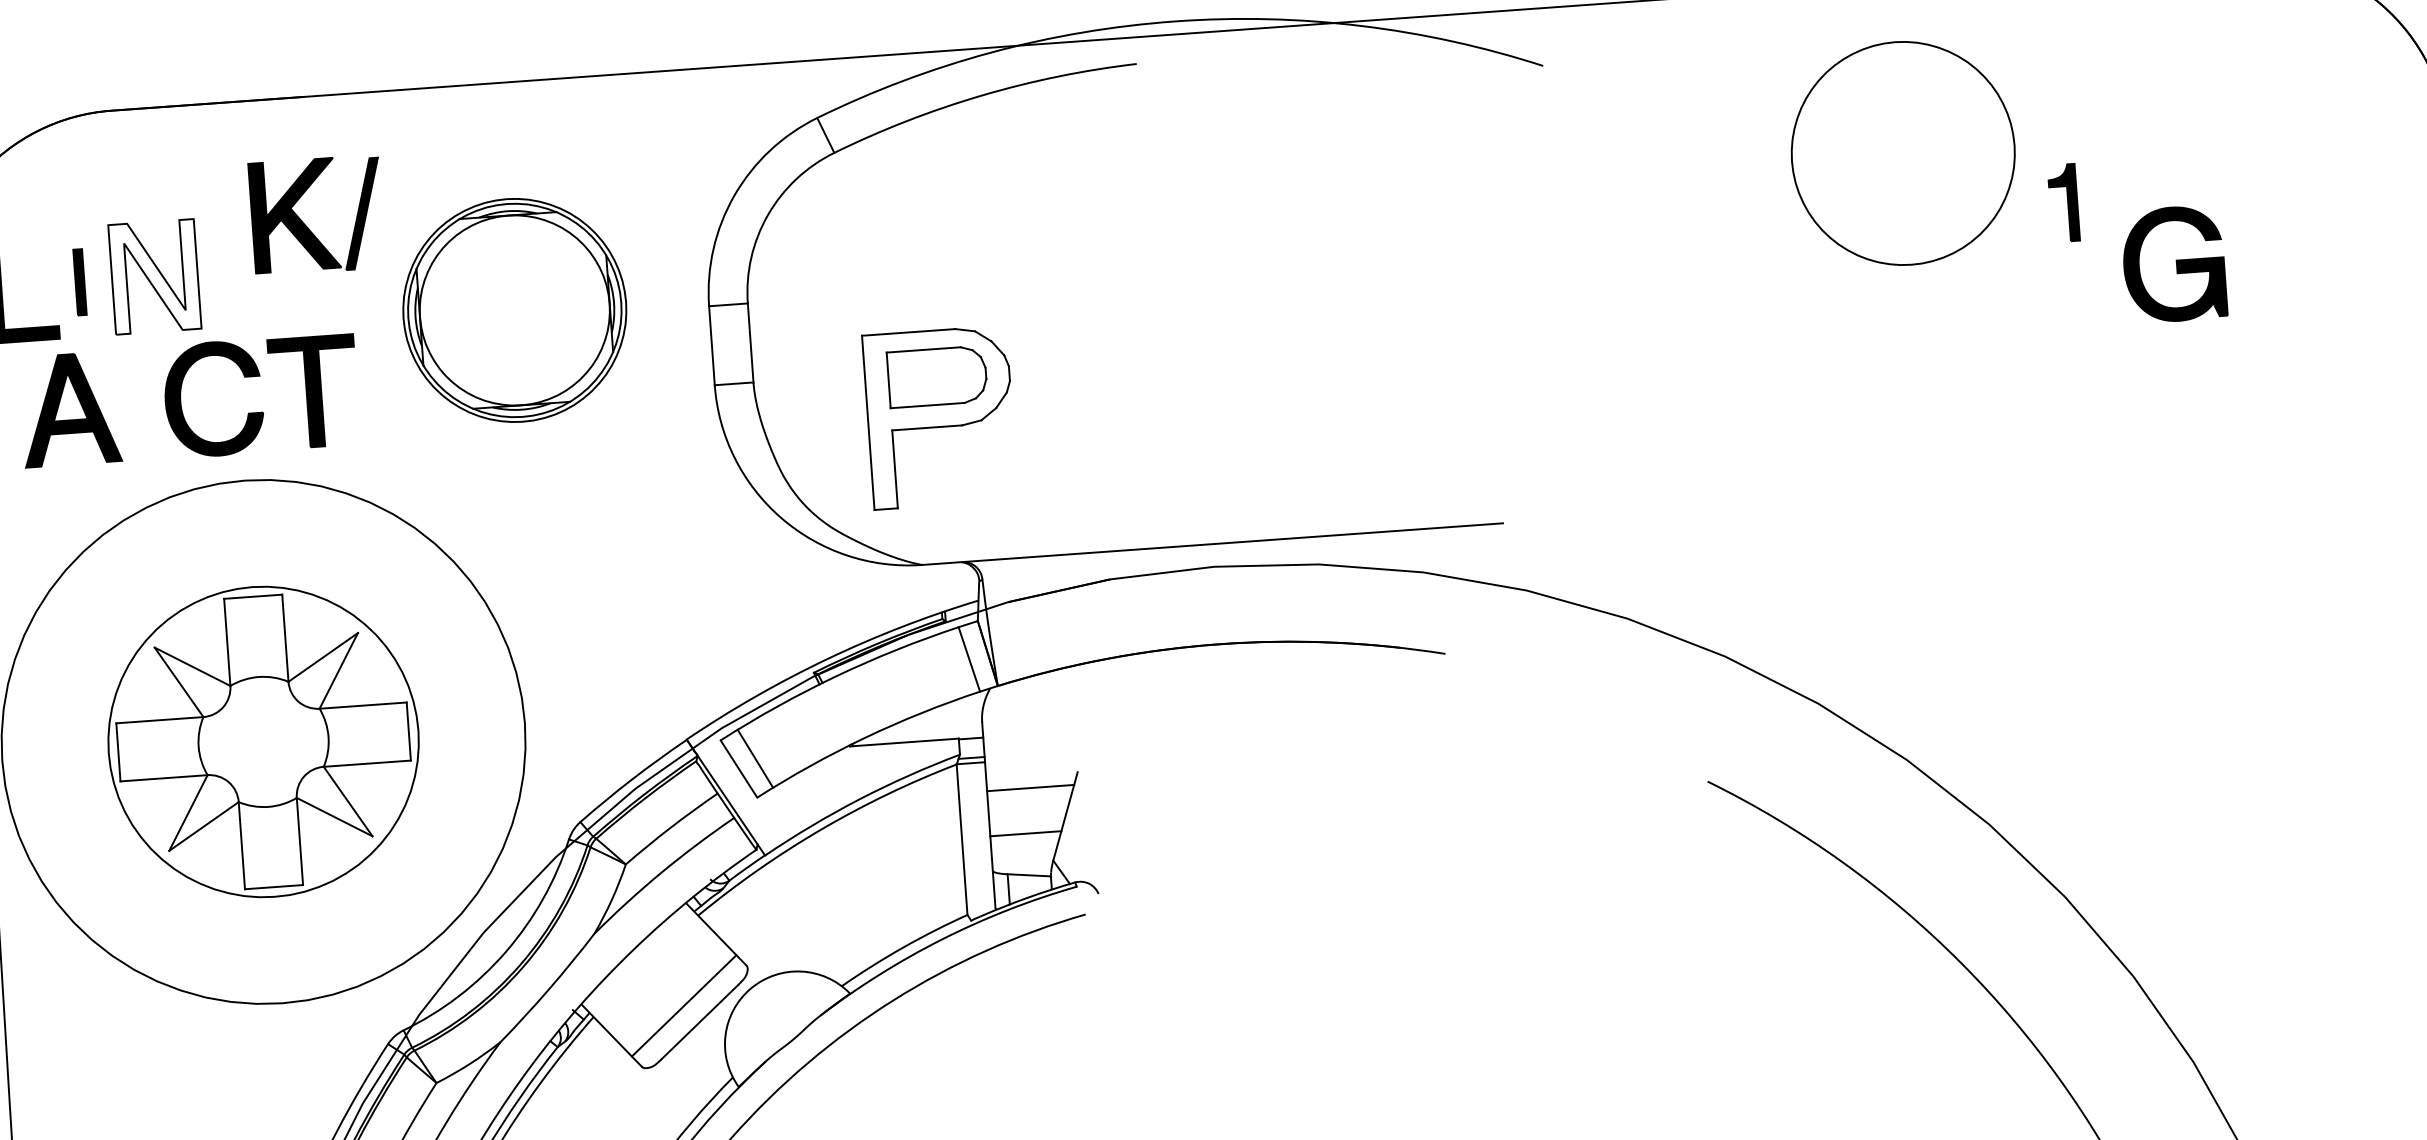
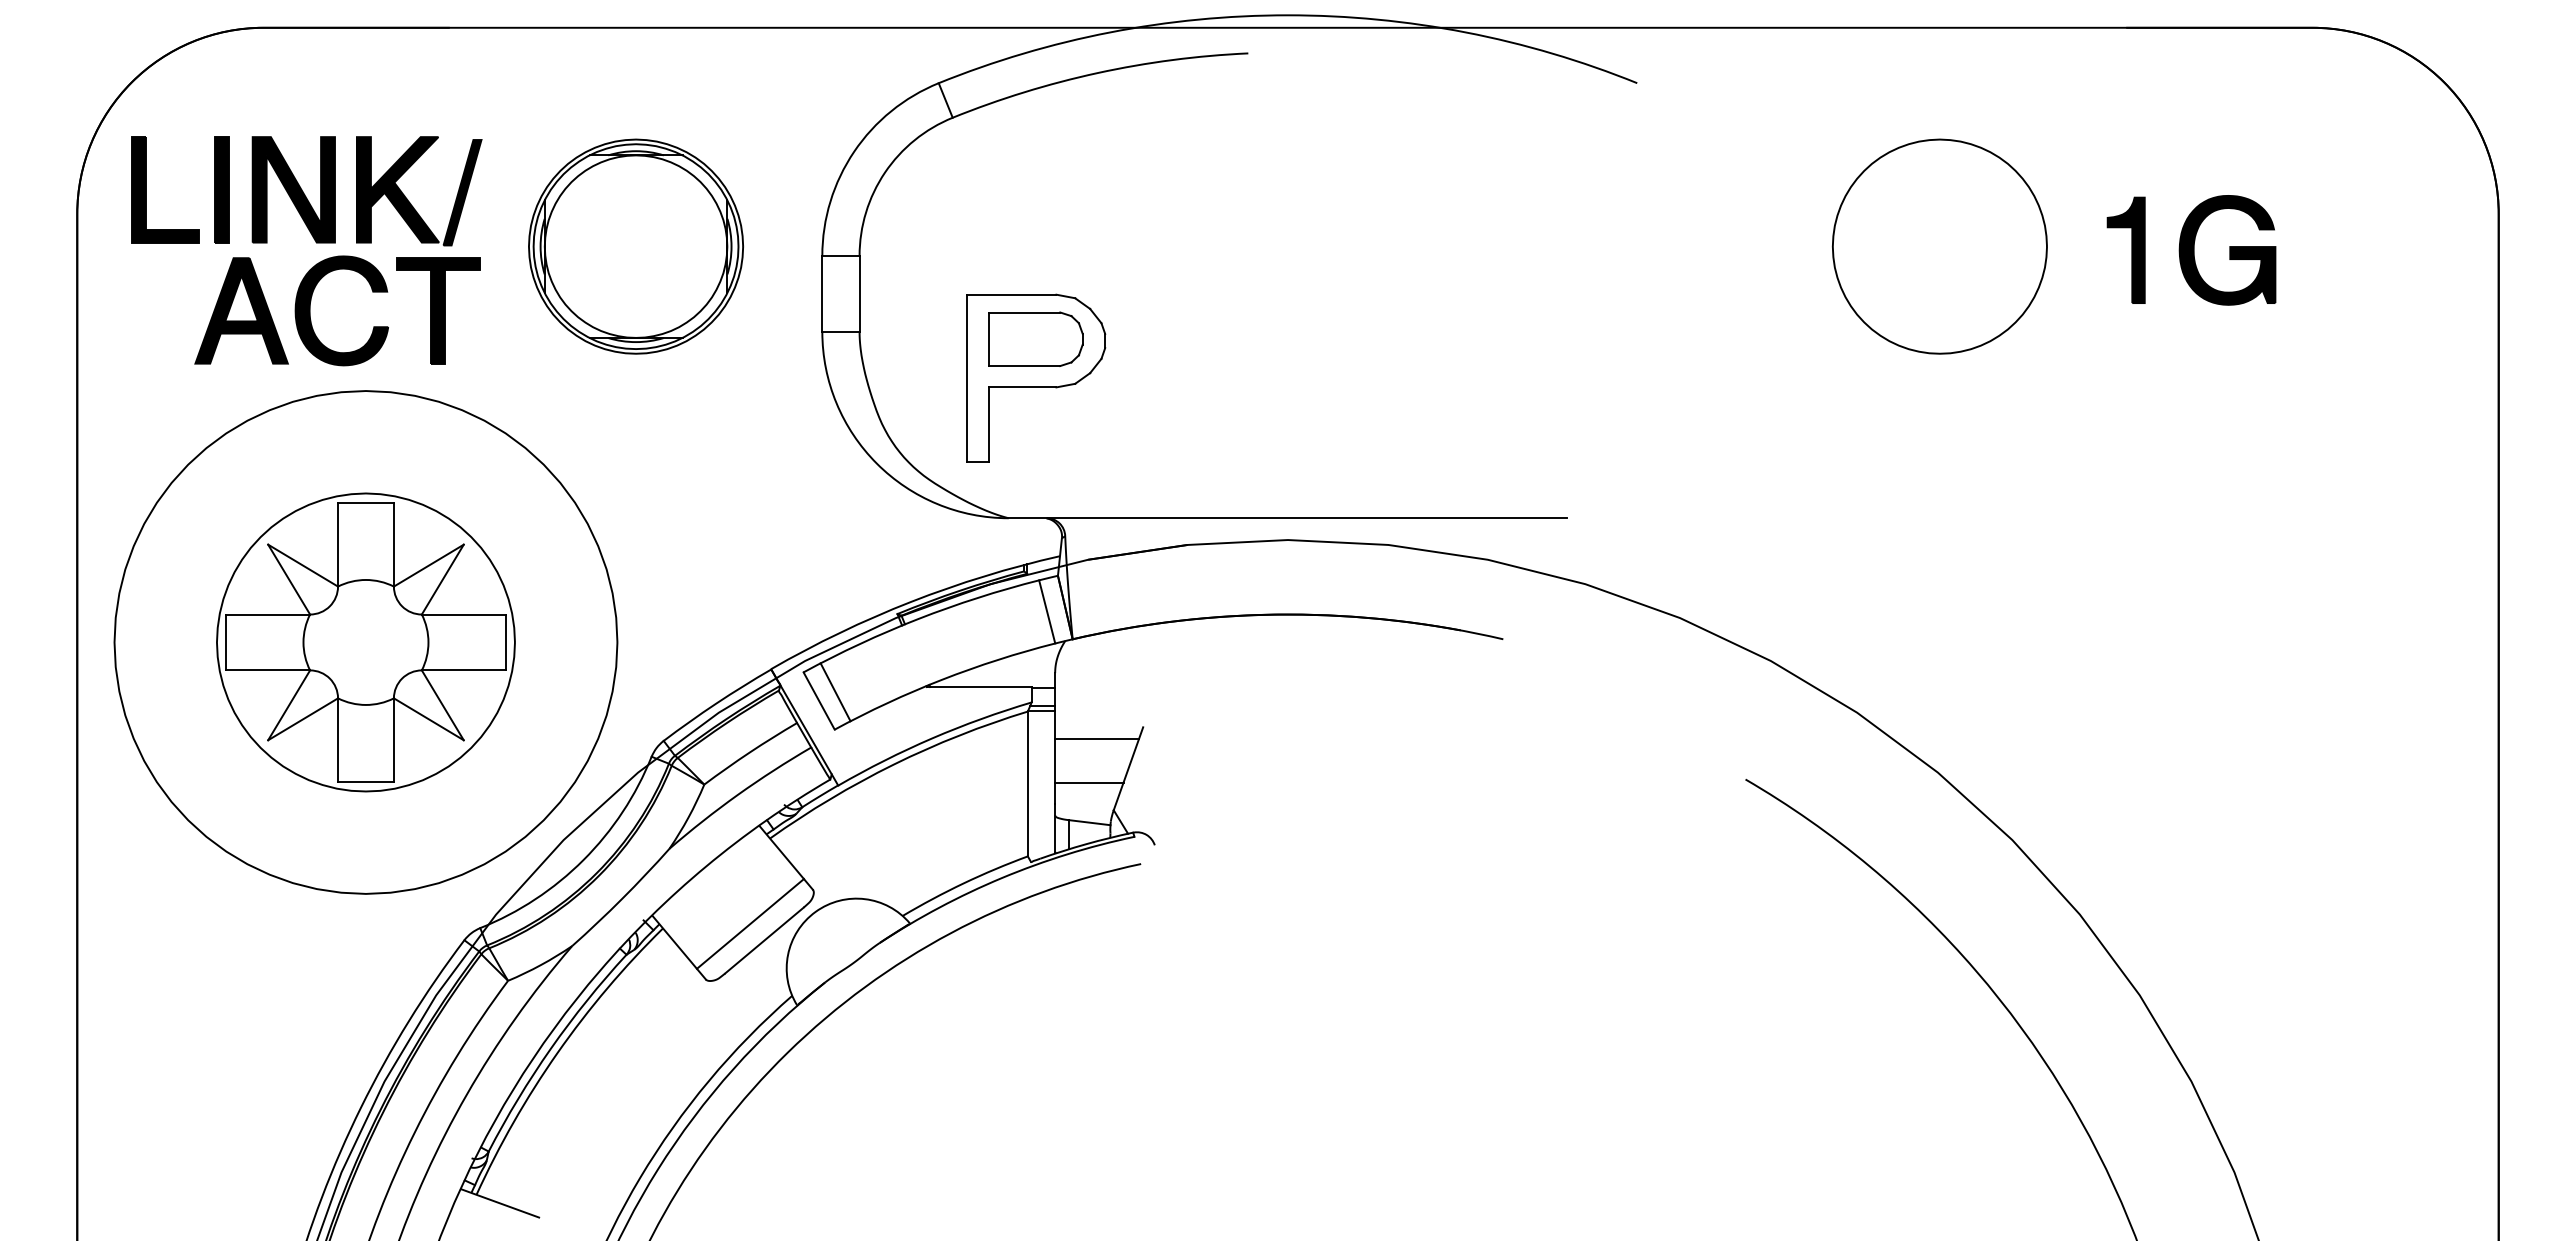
part: (1902, 153) -> (1939, 246), moved
part: (2063, 202) -> (2125, 249), size x1.43
part: (306, 224) -> (408, 199), moved
part: (2174, 264) -> (2227, 250), moved
fill: (154, 276) -> (293, 189), added
part: (79, 281) -> (221, 189), size x1.67
part: (70, 409) -> (241, 310), moved

